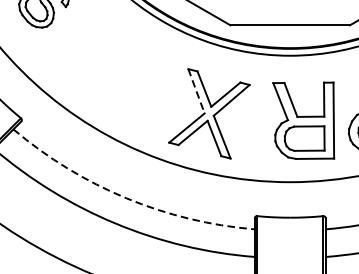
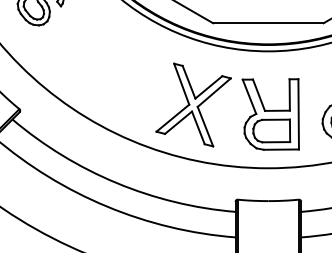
line: (196, 91) -> (181, 84), dashed -> solid
part: (303, 120) -> (270, 114), moved
arc: (125, 198) -> (116, 183), dashed -> solid

